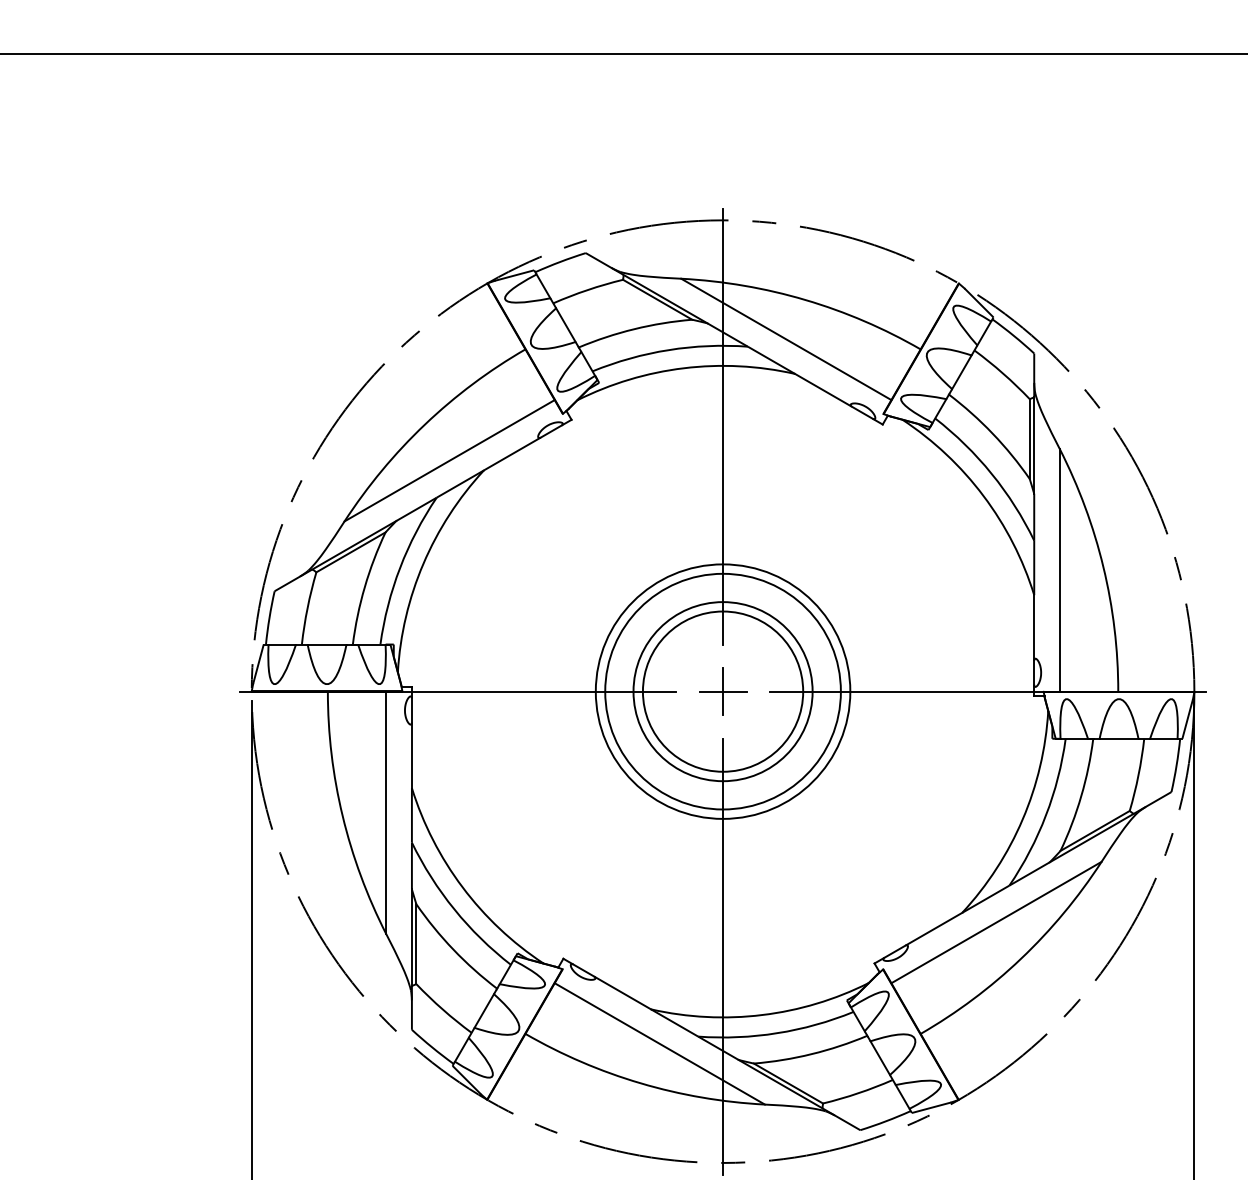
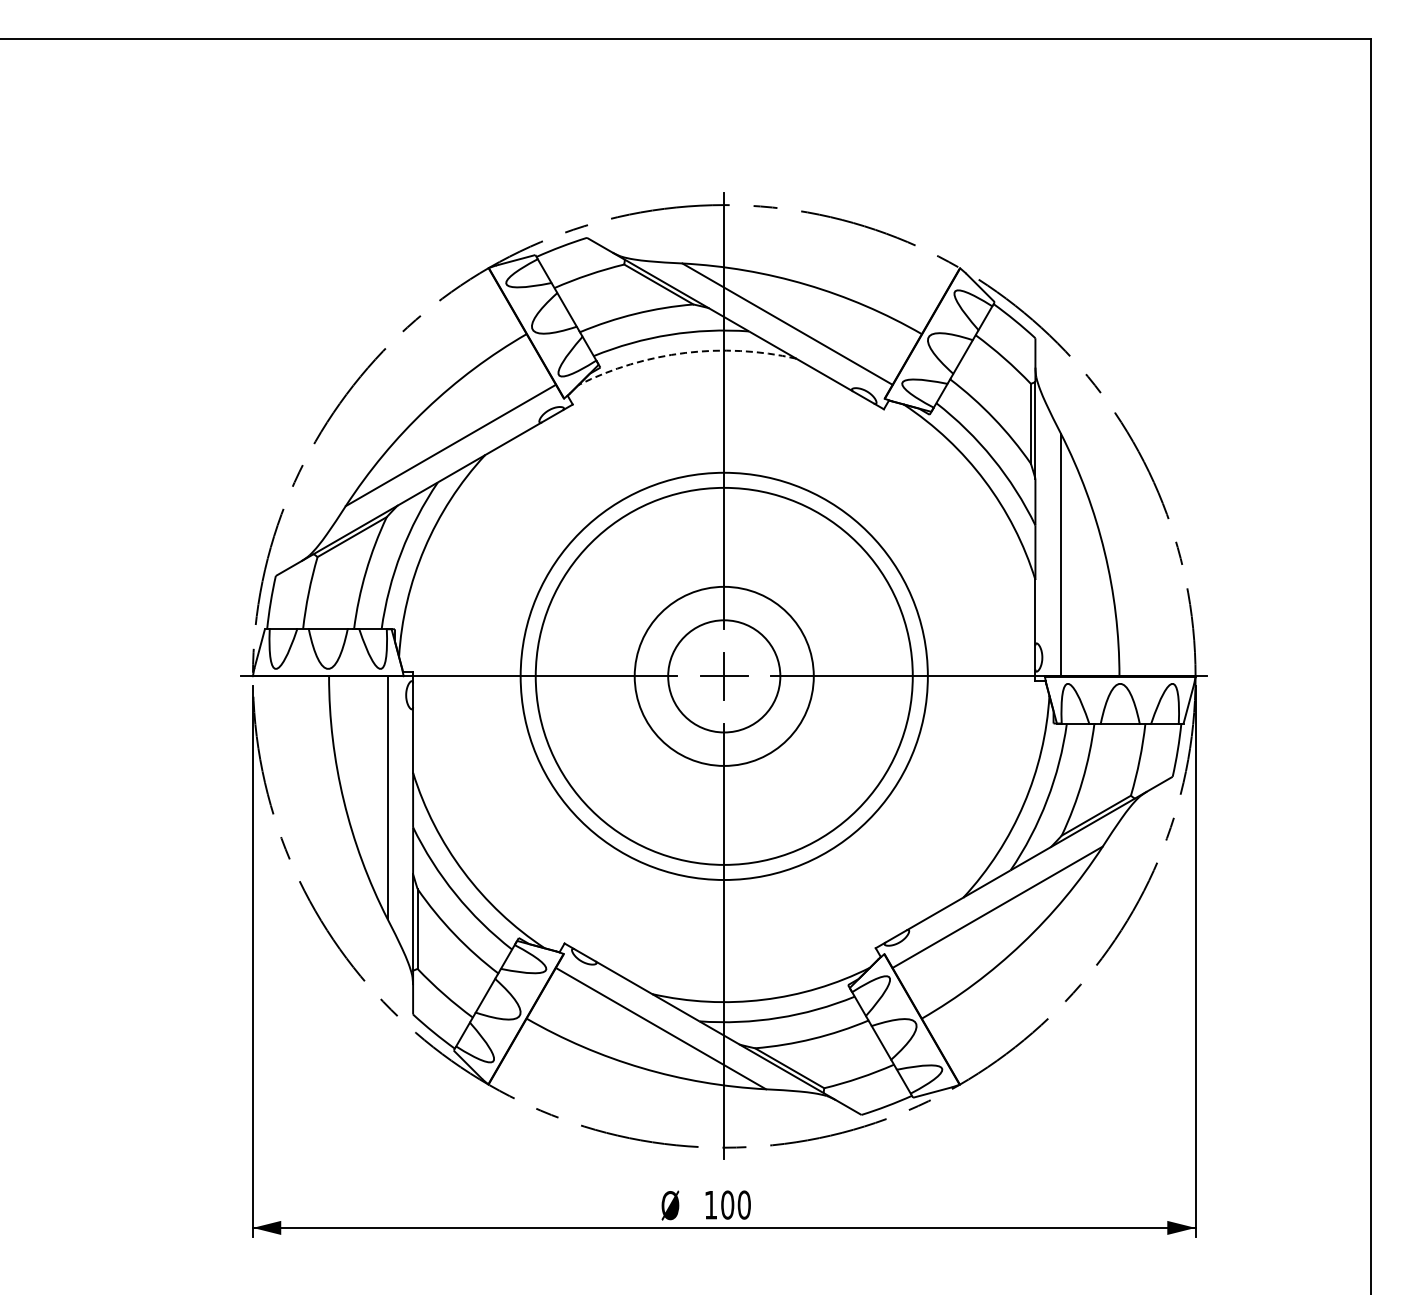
arc: (684, 367) -> (685, 352), solid -> dashed
circle: (723, 691) -> (724, 676), size x0.7
circle: (723, 691) -> (724, 676), size x1.6
circle: (723, 691) -> (724, 676), size x1.6

